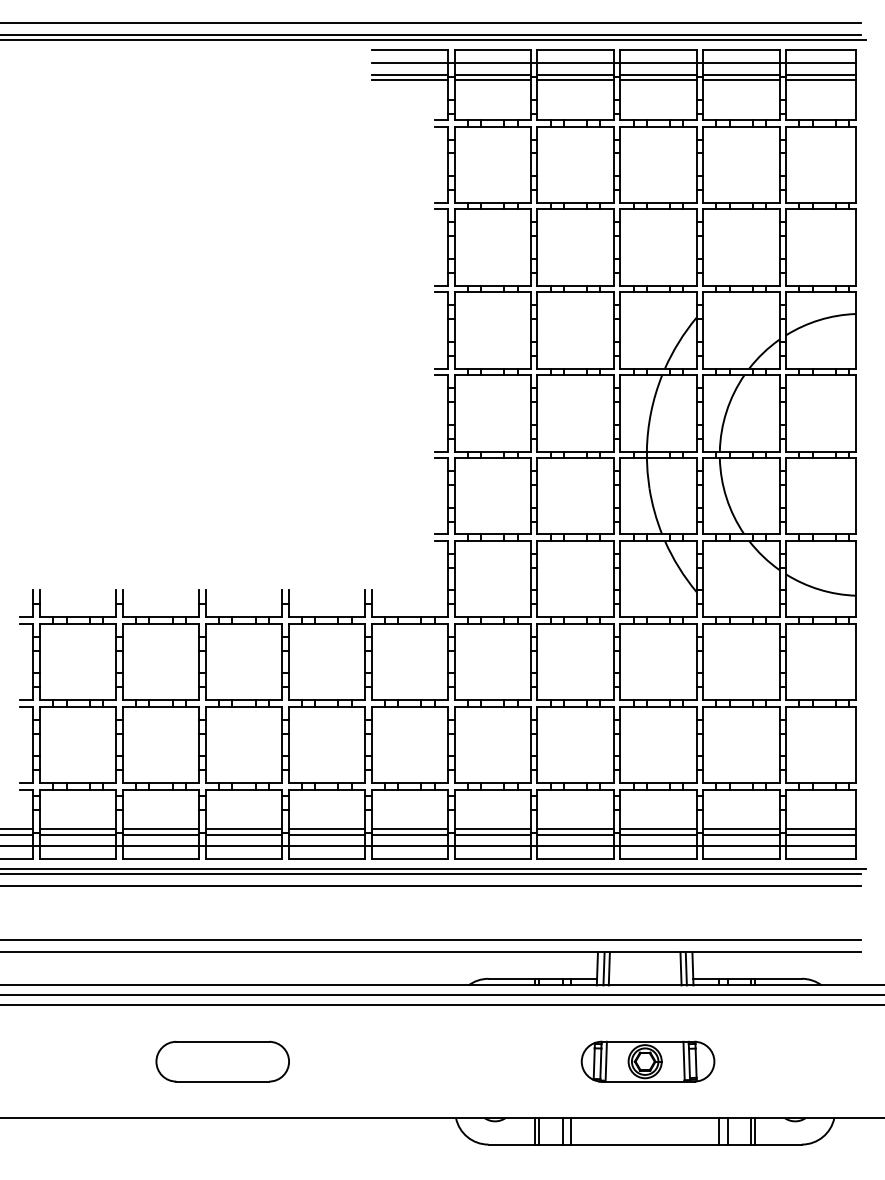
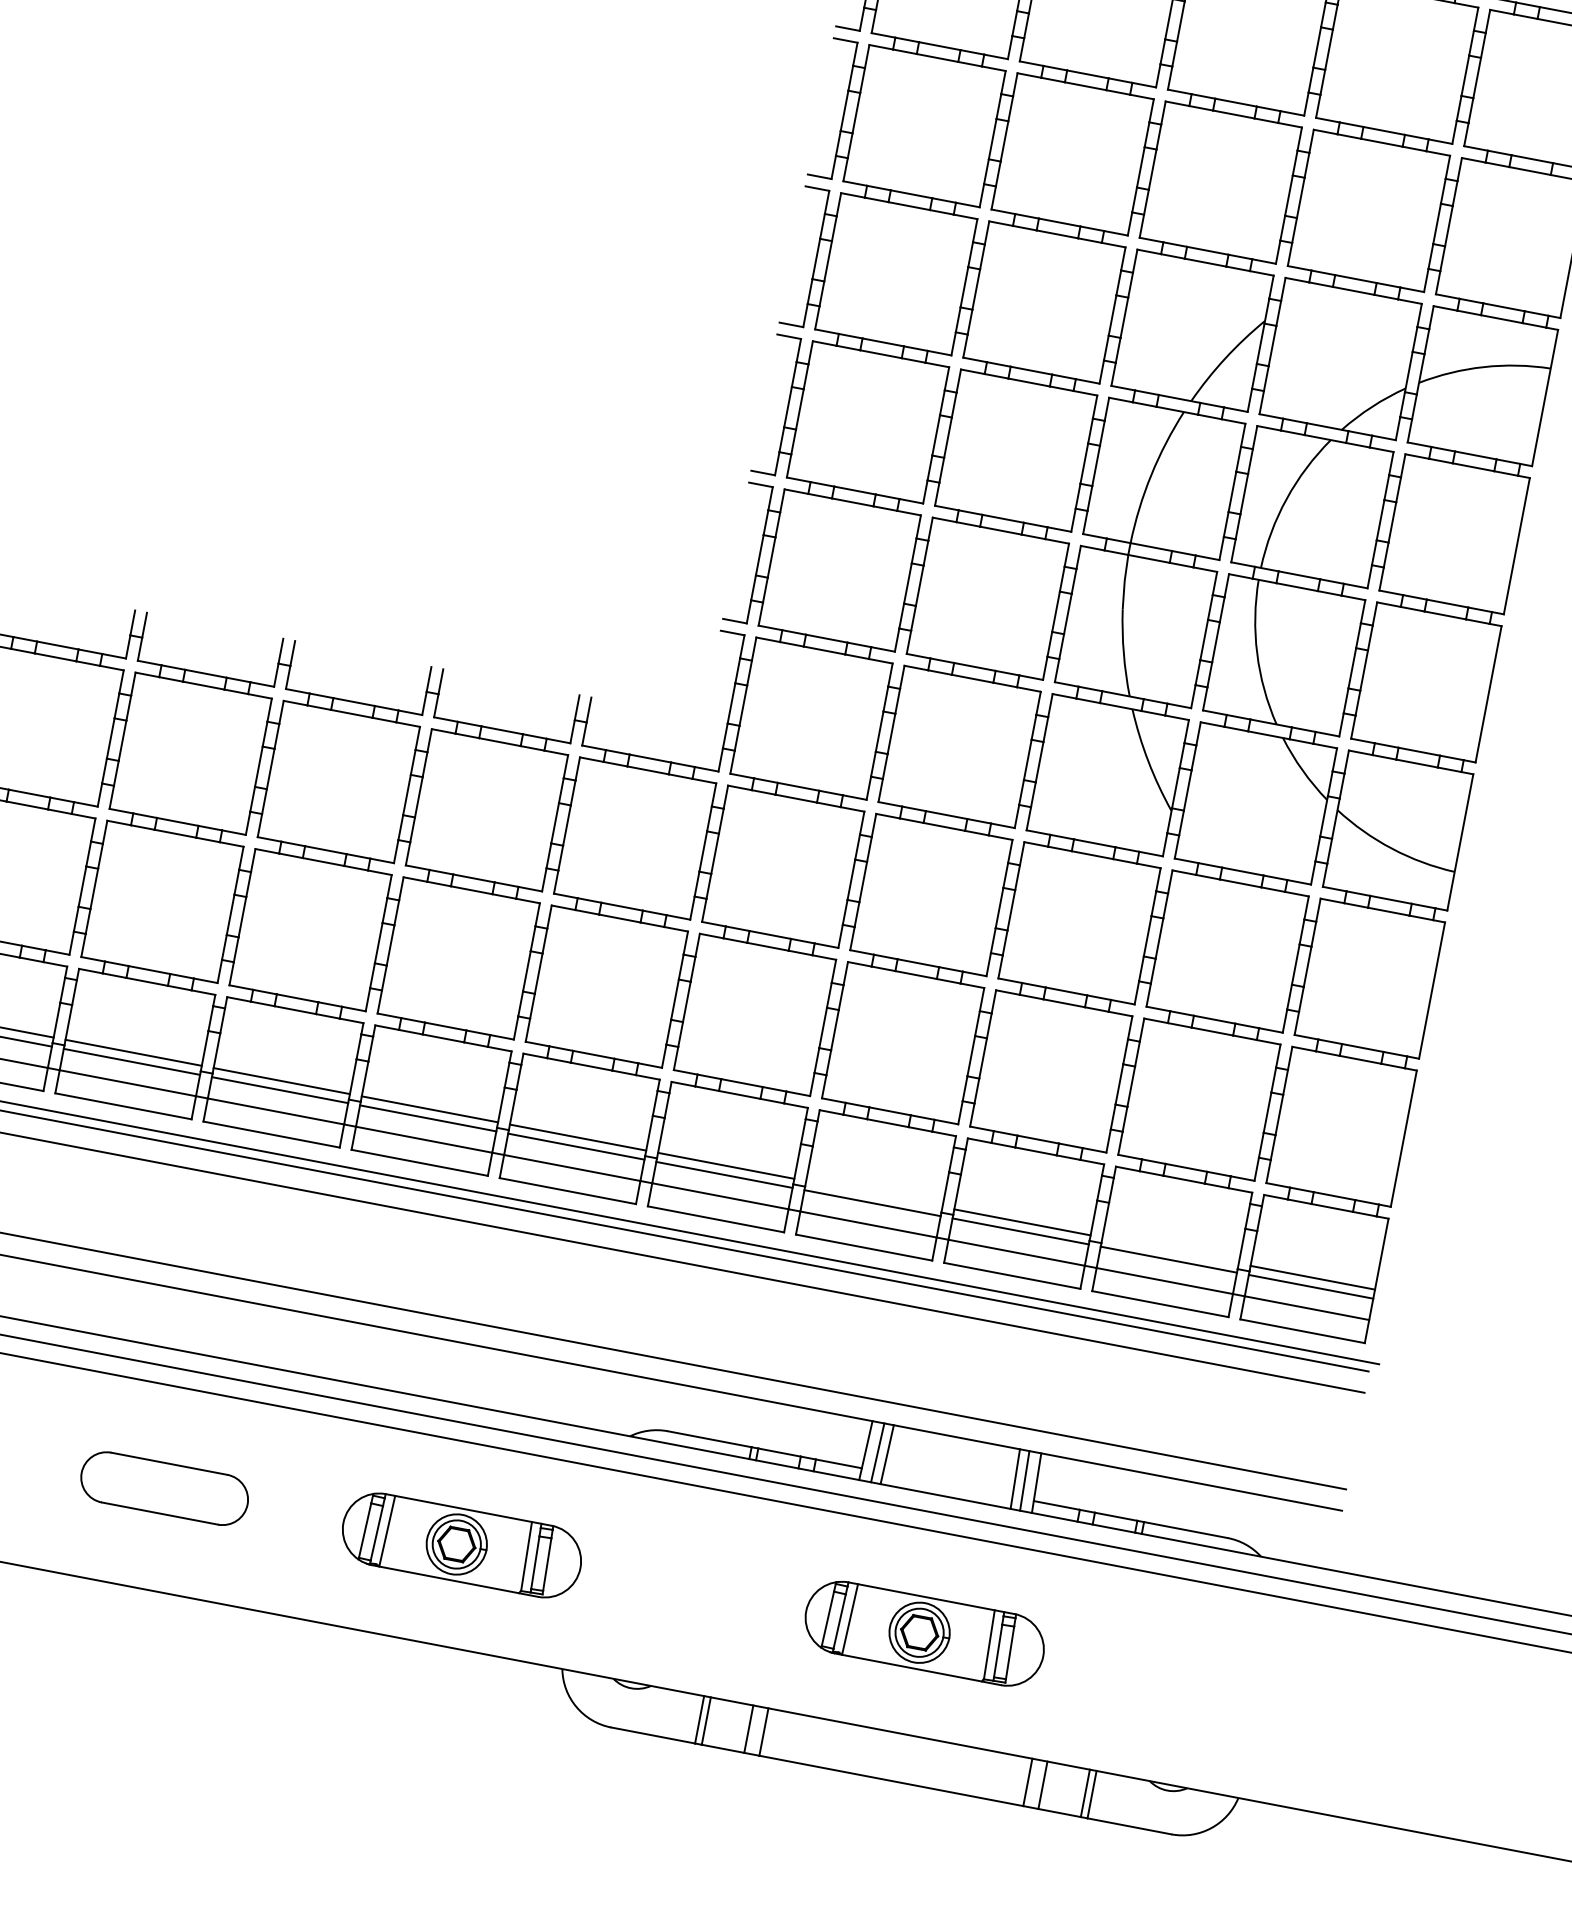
line: (575, 829) -> (874, 1194), removed
line: (741, 829) -> (1170, 1250), removed
part: (222, 1061) -> (164, 1488), size x0.7
part: (388, 1061) -> (461, 1544), added

